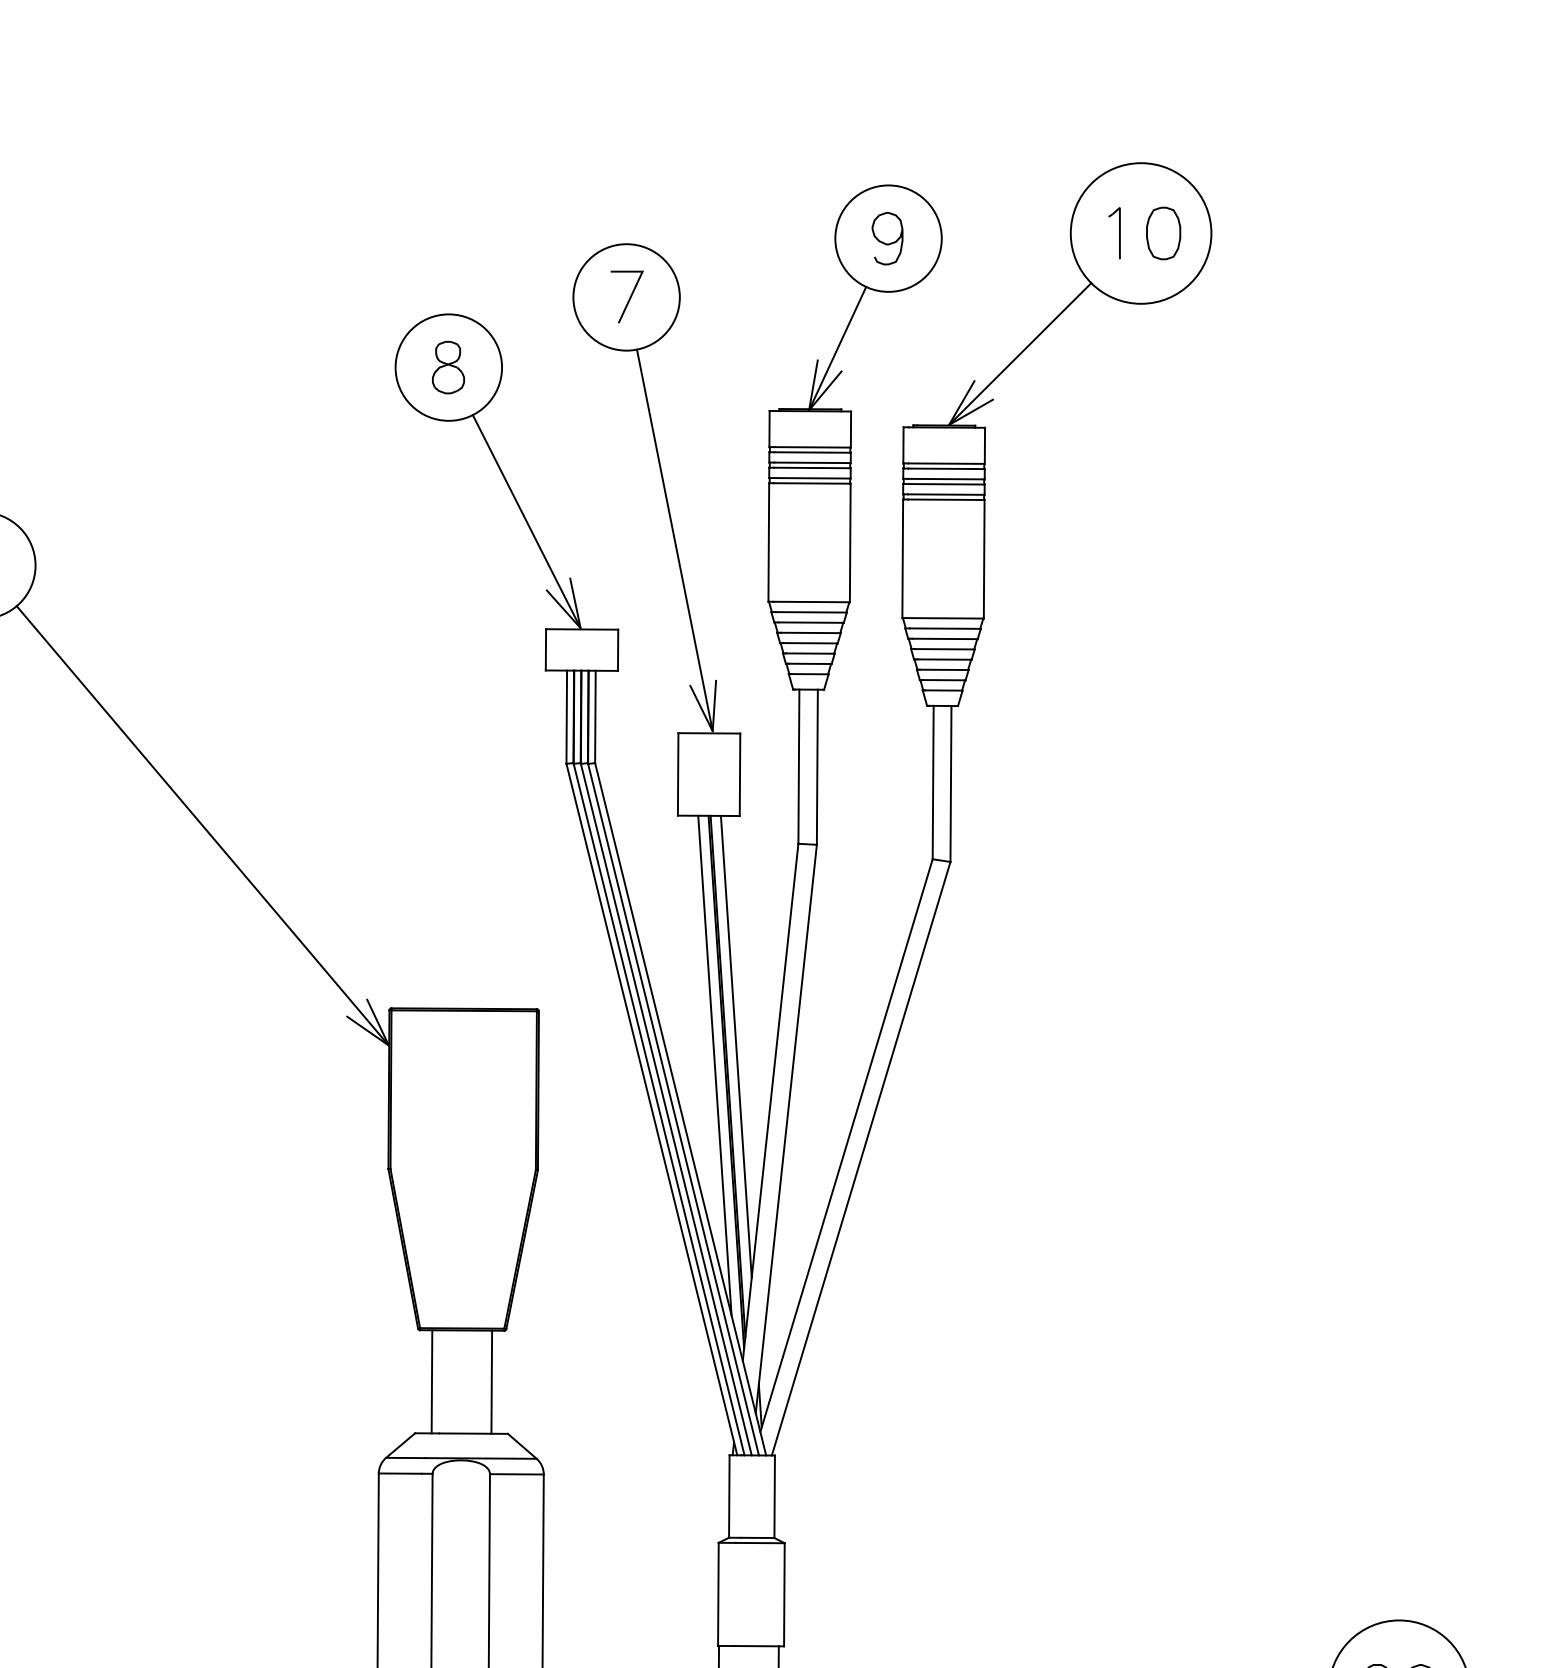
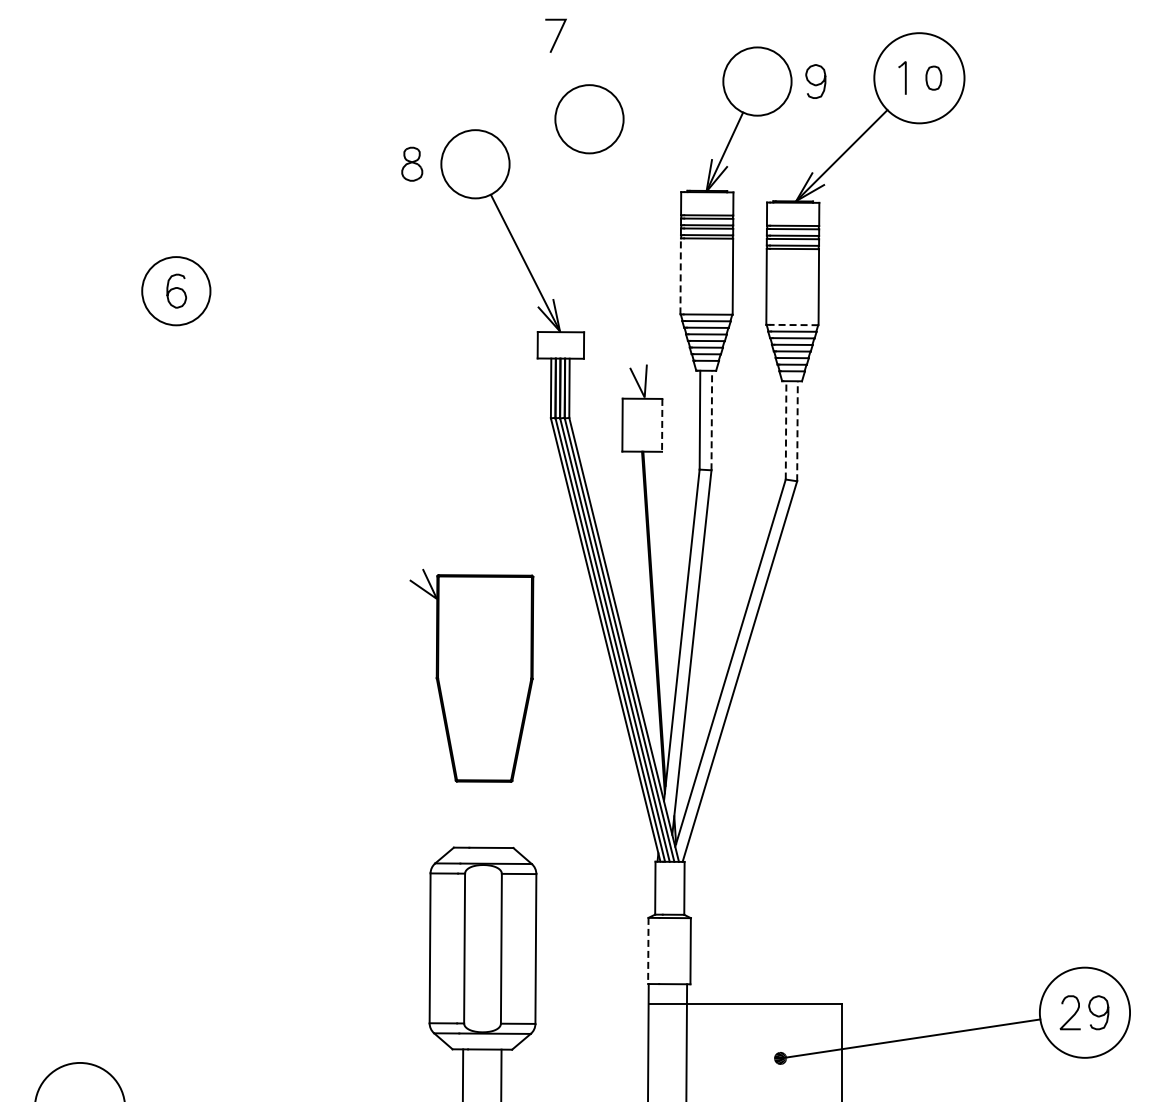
part: (1163, 232) -> (933, 77), size x0.7
curve: (883, 241) -> (813, 83), moved
line: (628, 297) -> (556, 36), moved
part: (448, 366) -> (412, 163), moved
line: (674, 539) -> (620, 274), removed
line: (768, 541) -> (680, 275), solid -> dashed
line: (946, 619) -> (794, 325), solid -> dashed
line: (816, 767) -> (711, 420), solid -> dashed
line: (740, 774) -> (662, 425), solid -> dashed
line: (933, 781) -> (786, 429), solid -> dashed
line: (950, 782) -> (797, 430), solid -> dashed
line: (202, 826) -> (317, 458), removed
line: (735, 1046) -> (659, 599), removed
line: (713, 1065) -> (645, 611), removed
line: (431, 1381) -> (464, 814), removed
line: (490, 1381) -> (502, 814), removed
line: (718, 1595) -> (648, 951), solid -> dashed

